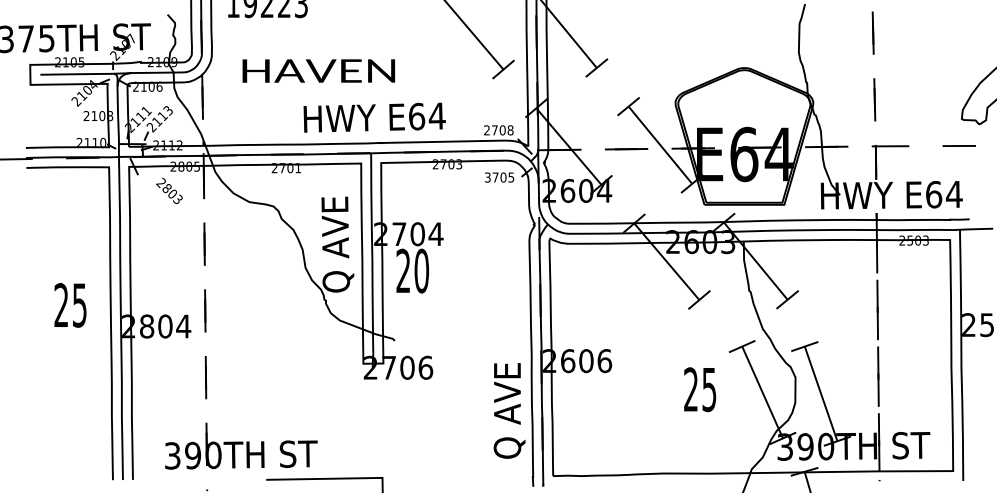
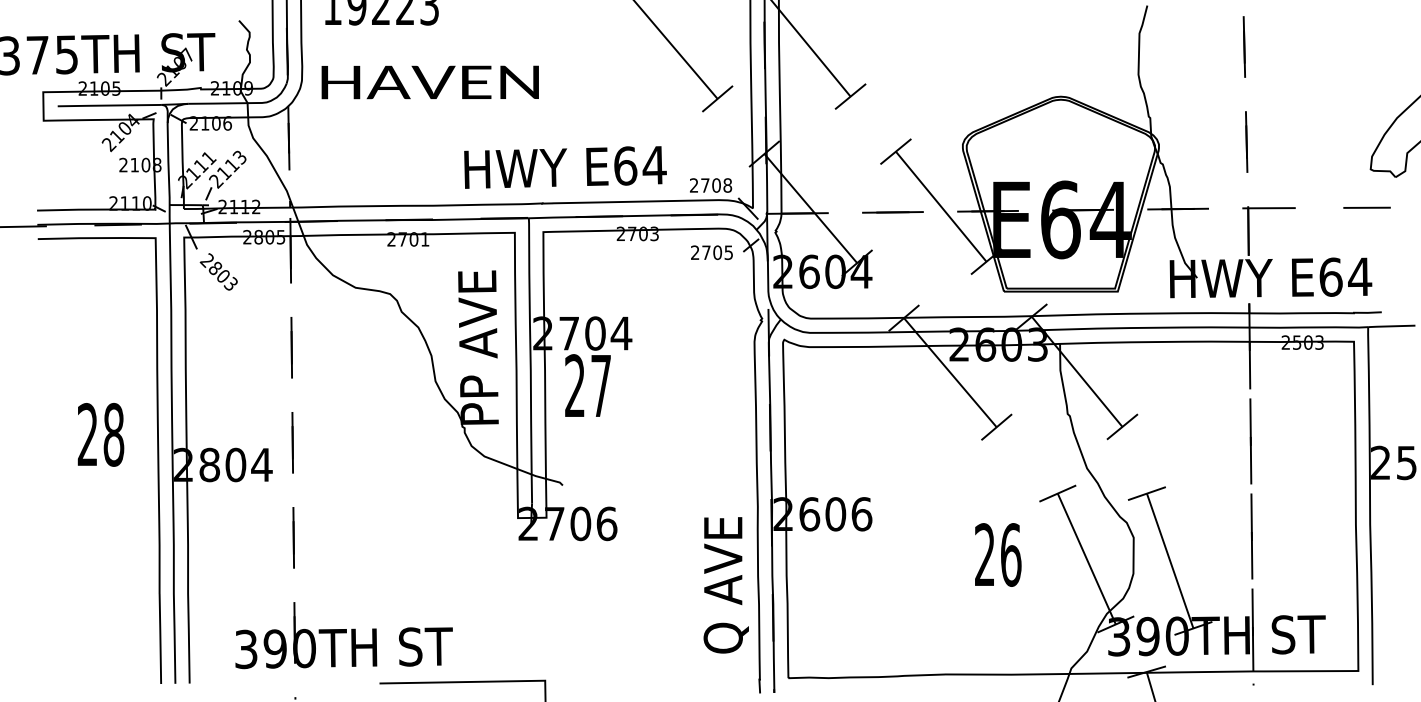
text: (318, 70) -> (429, 81), moved
text: (374, 117) -> (565, 167), moved
text: (487, 177) -> (694, 252), 3705 -> 2705
text: (169, 191) -> (218, 272), moved
text: (337, 244) -> (481, 348), Q AVE -> PP AVE
text: (421, 270) -> (600, 385), 20 -> 27
text: (79, 305) -> (113, 435), 25 -> 28
text: (709, 389) -> (1011, 554), 25 -> 26

